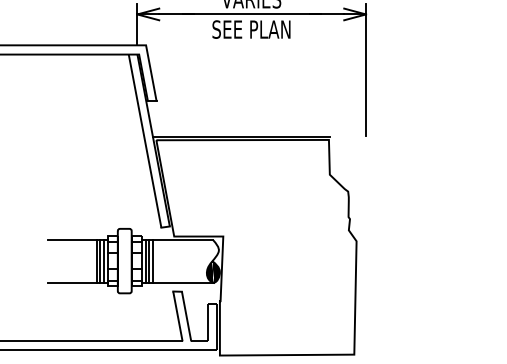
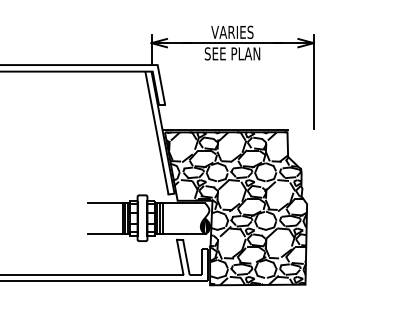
hatch: (257, 247) -> (236, 208), added

